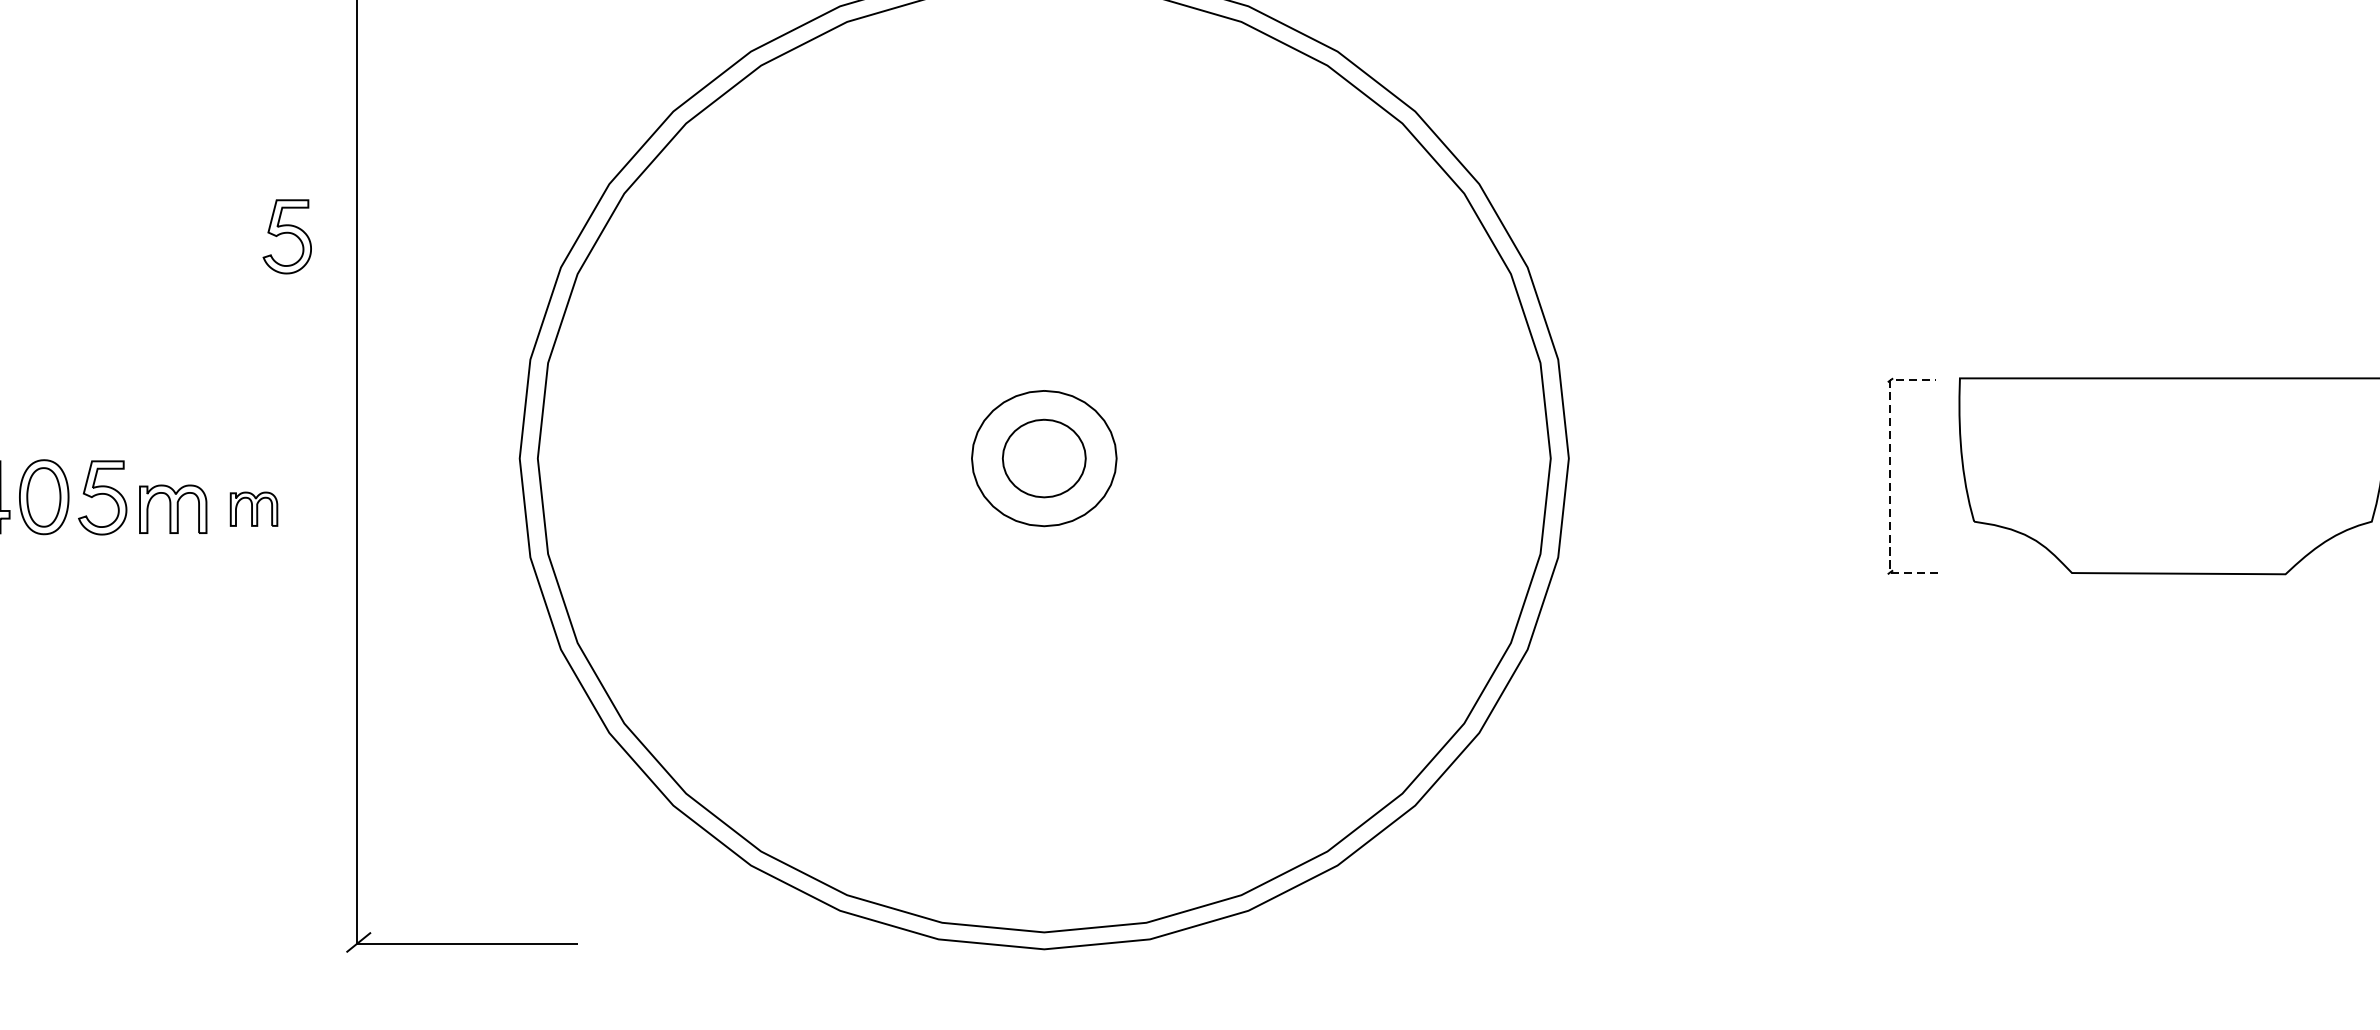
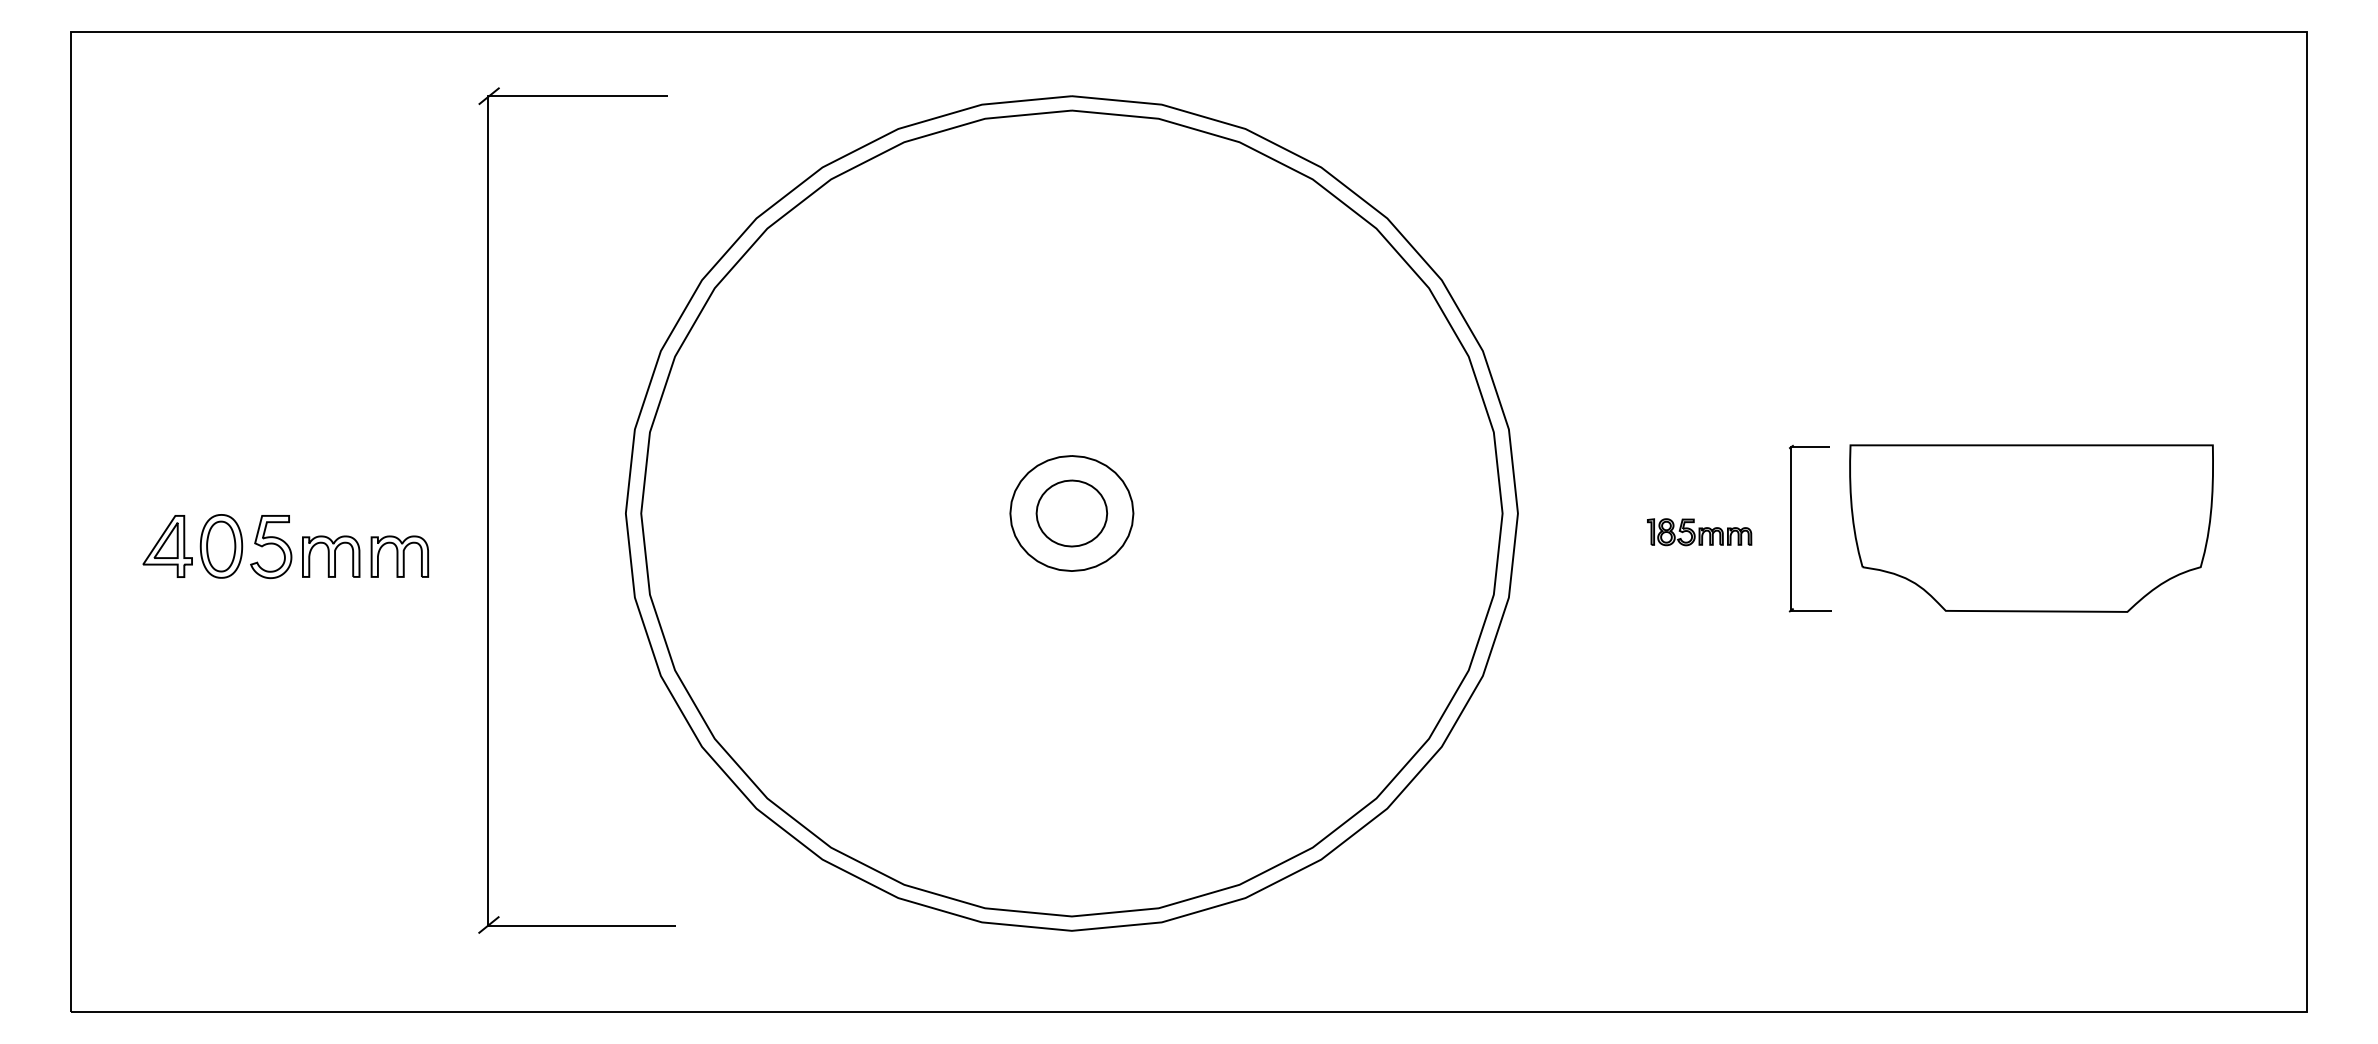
part: (287, 237) -> (428, 325), removed
line: (1890, 476) -> (1791, 528), dashed -> solid
part: (1782, 480) -> (1699, 532), added
part: (253, 509) -> (399, 556), size x1.43

